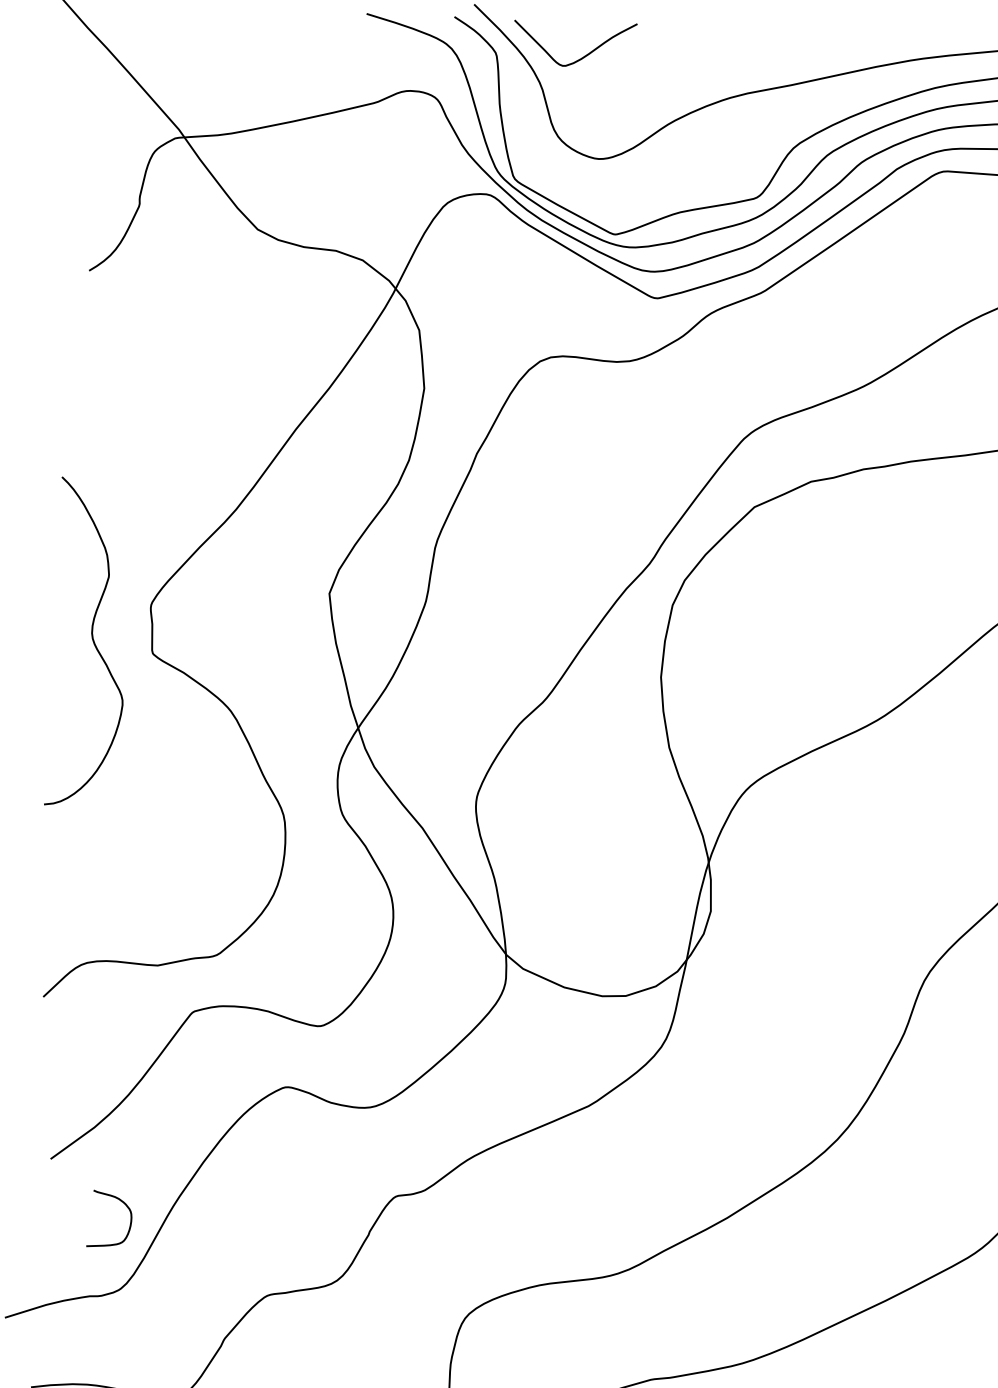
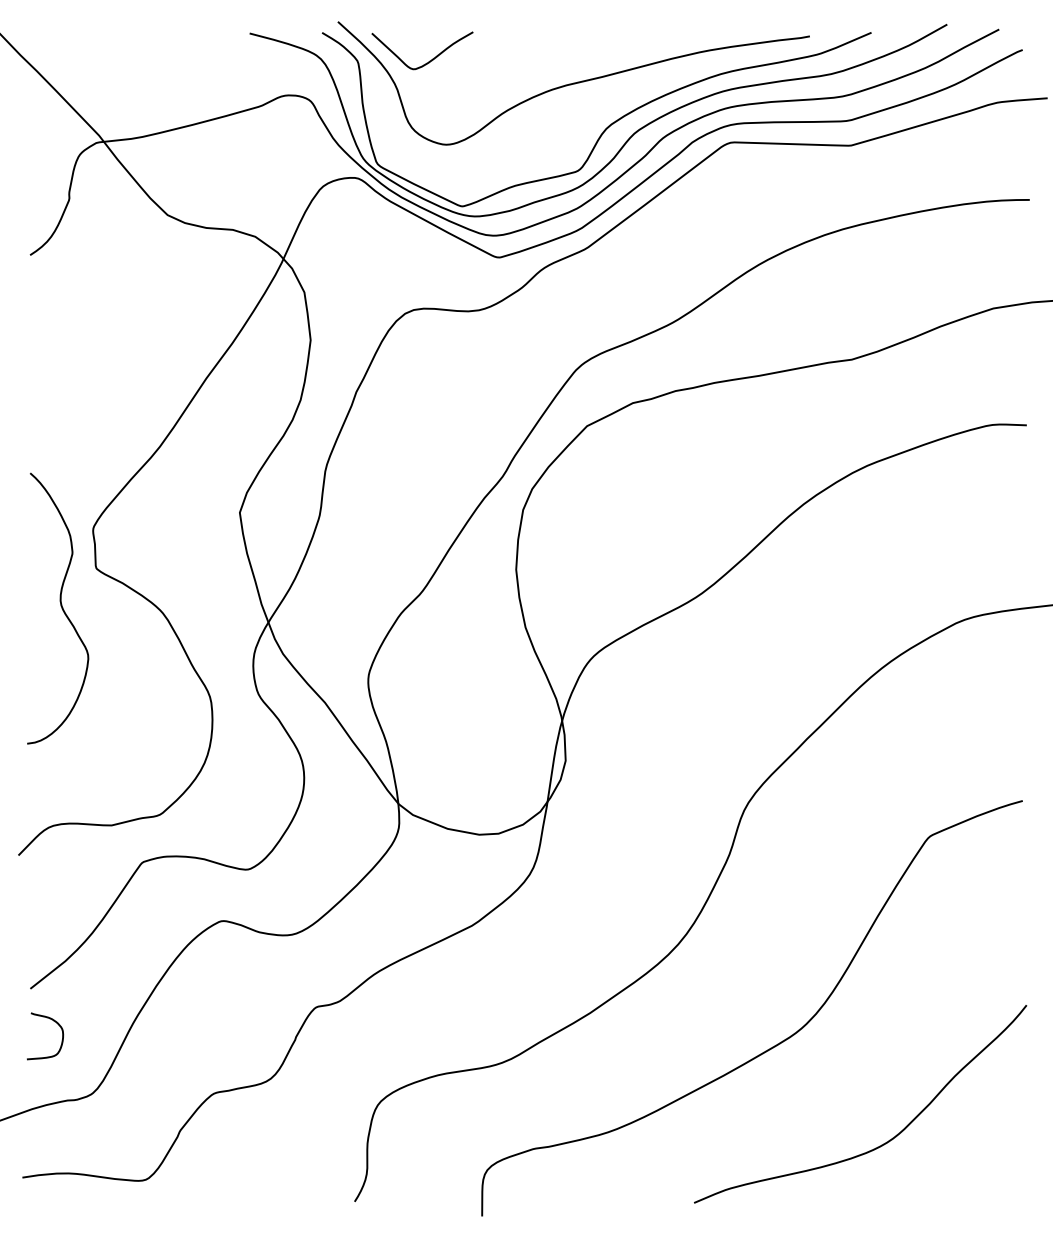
curve: (91, 640) -> (60, 606), moved
curve: (129, 1225) -> (61, 1040), moved

